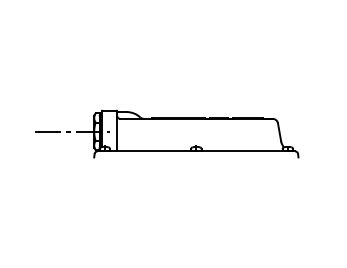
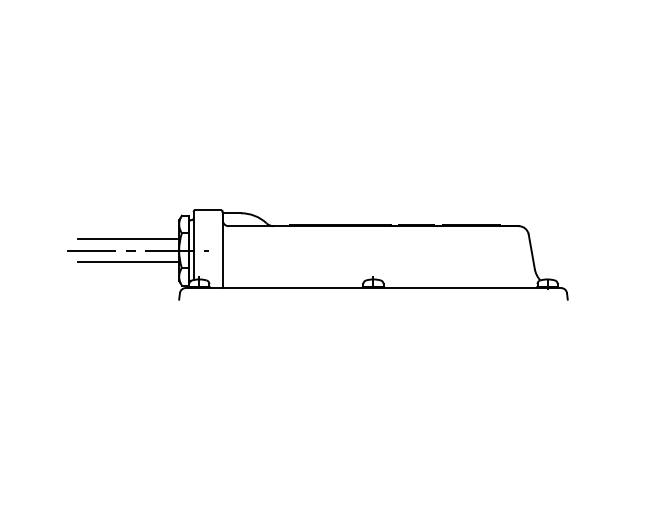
line: (67, 125) -> (128, 238), added
line: (67, 137) -> (128, 261), added

